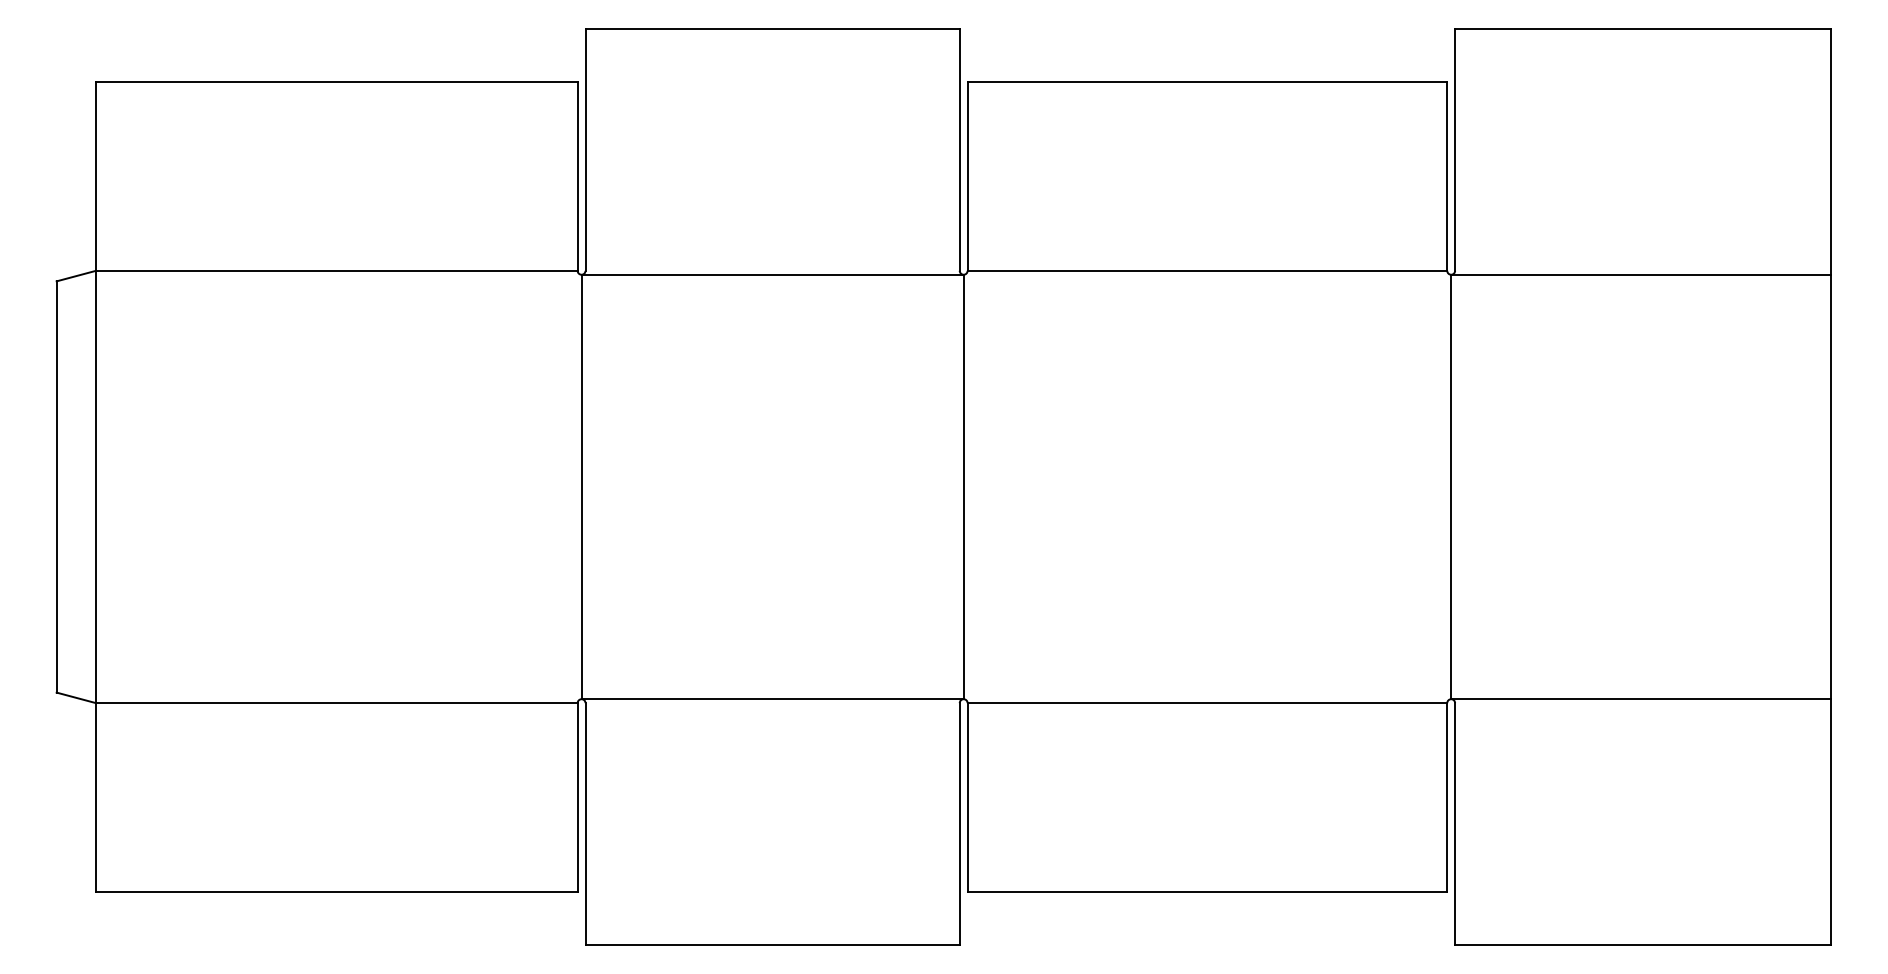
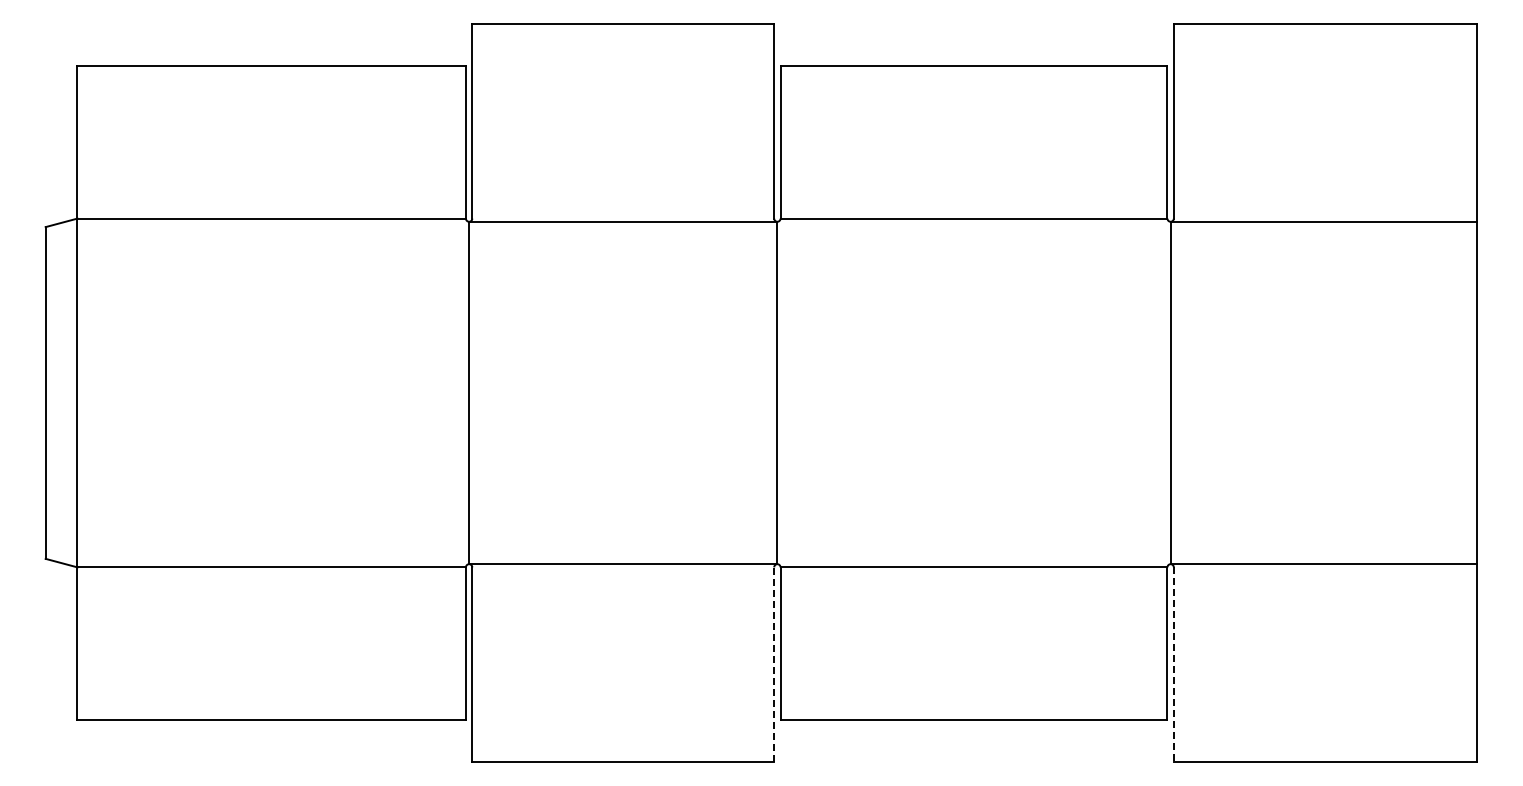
line: (960, 823) -> (774, 664), solid -> dashed
line: (1454, 823) -> (1173, 664), solid -> dashed

